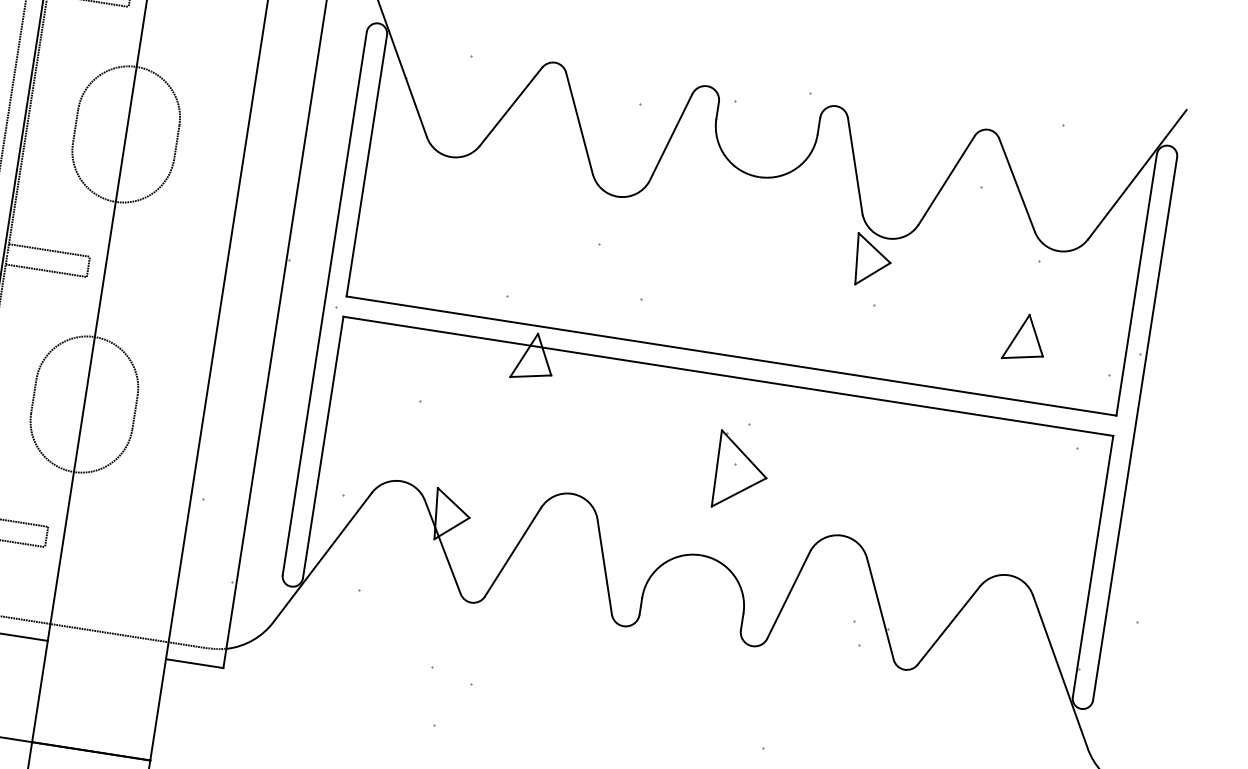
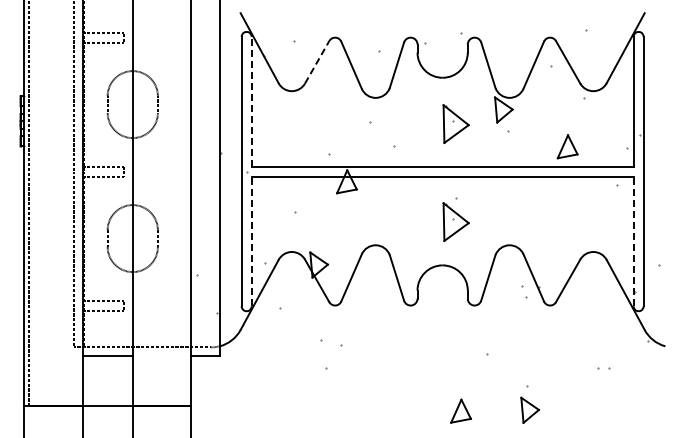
line: (511, 107) -> (317, 62), solid -> dashed
line: (366, 165) -> (251, 101), solid -> dashed
part: (770, 273) -> (455, 123), added
part: (1025, 337) -> (567, 146), moved
line: (322, 447) -> (251, 241), solid -> dashed
line: (1092, 566) -> (633, 241), solid -> dashed

